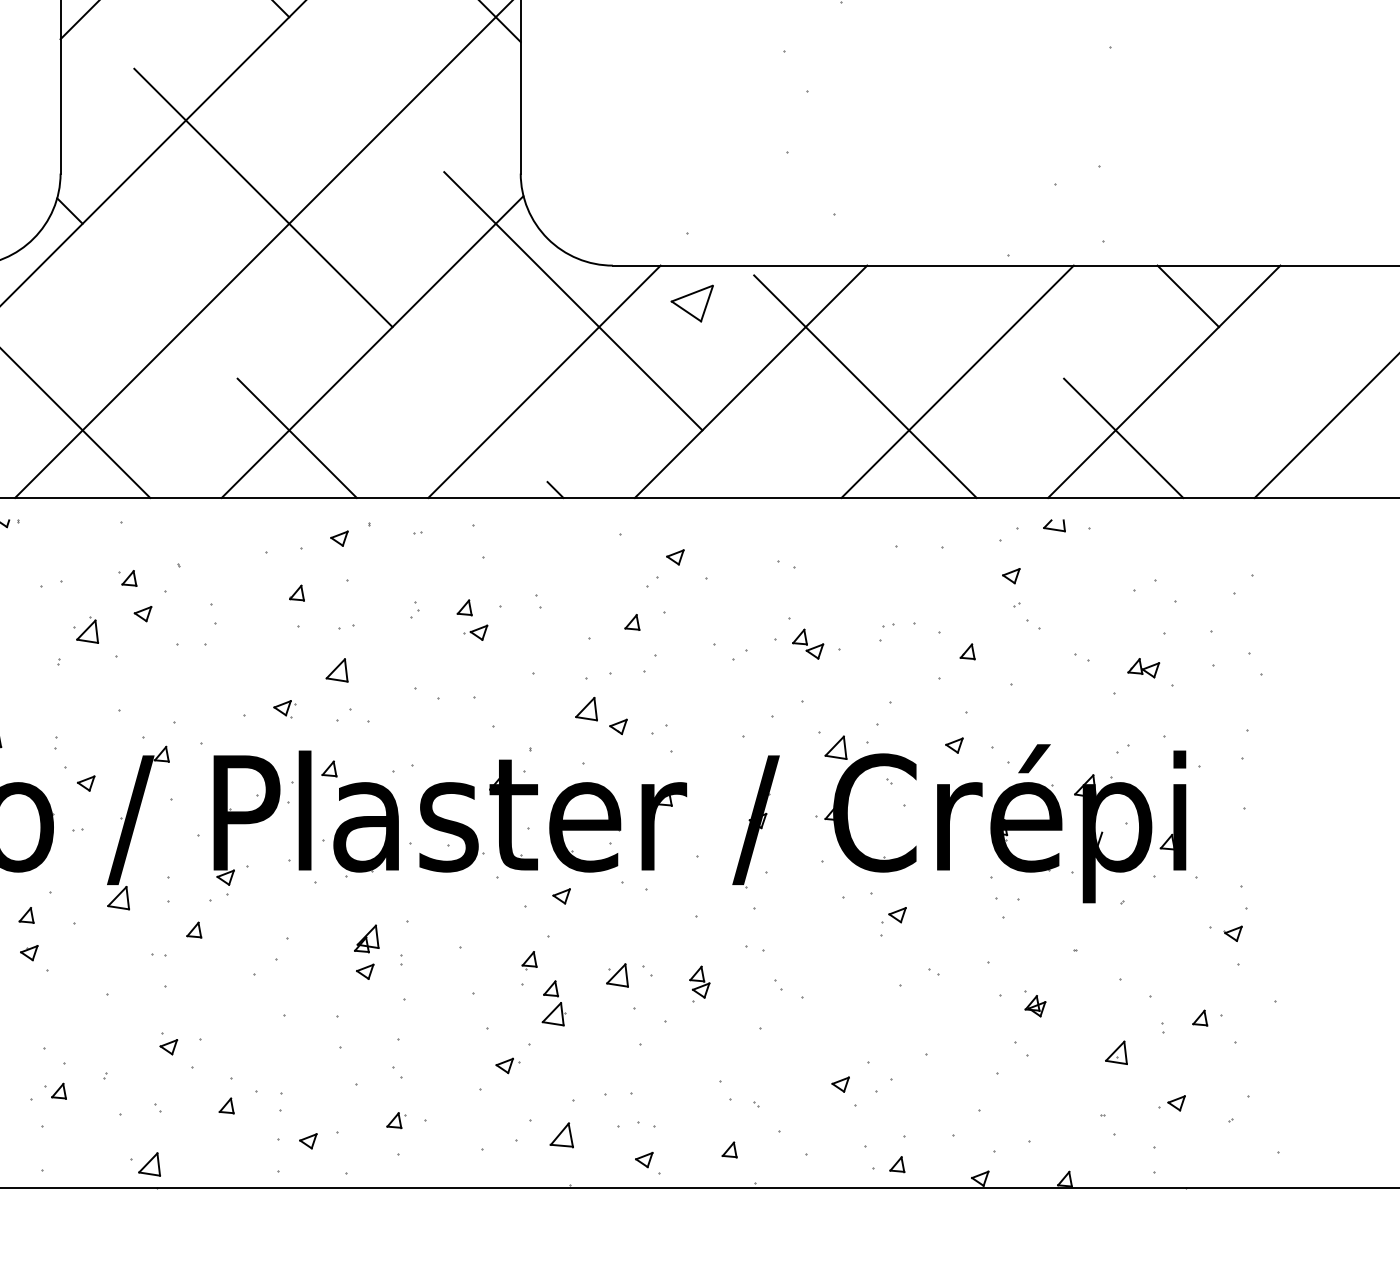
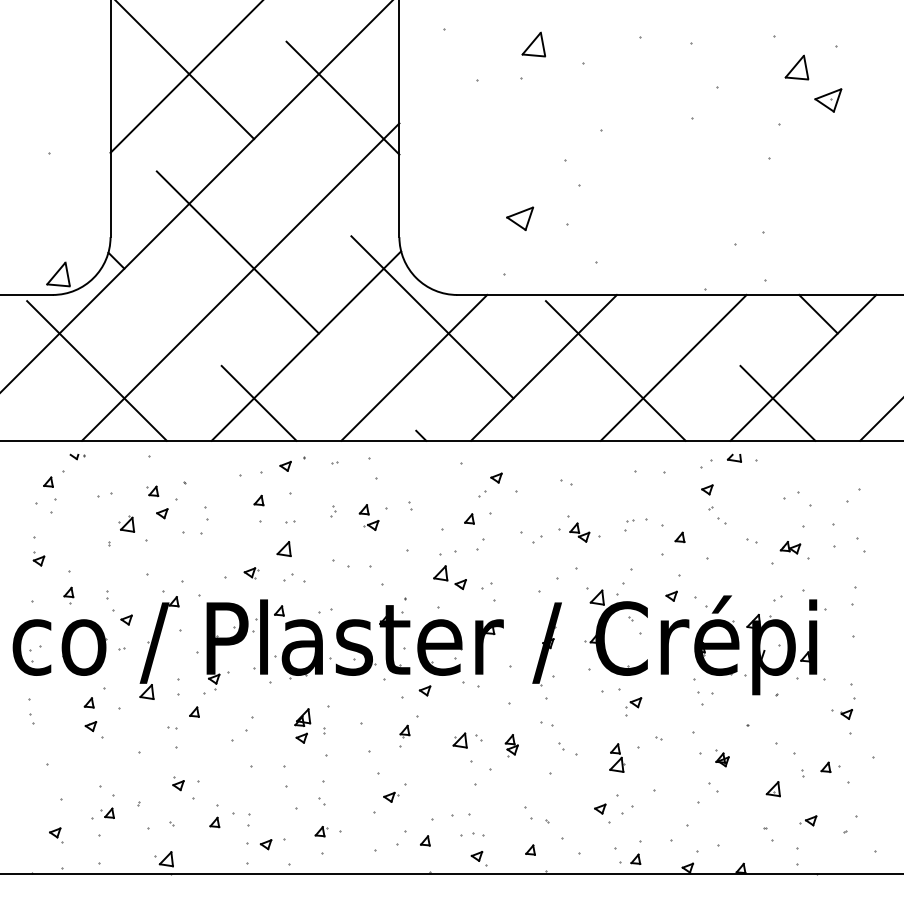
part: (692, 303) -> (520, 218), moved
part: (554, 1002) -> (617, 757), moved
part: (562, 1134) -> (425, 840), size x0.62

